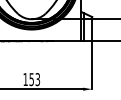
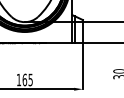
text: (34, 79) -> (27, 79), 153 -> 165

